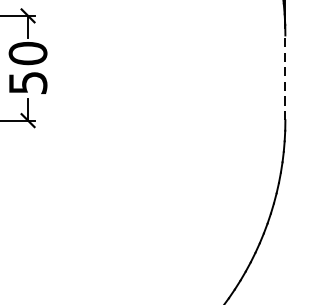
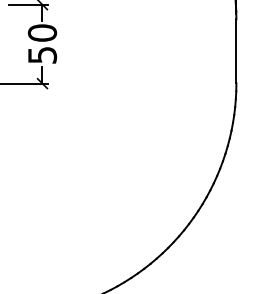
line: (285, 77) -> (236, 51), dashed -> solid

